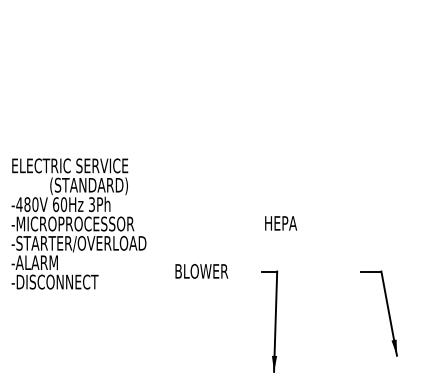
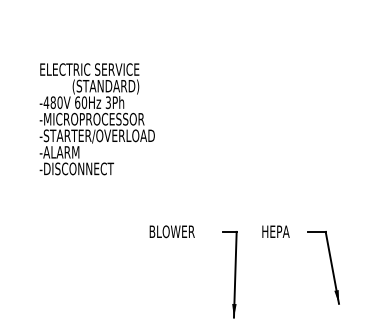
text: (280, 223) -> (275, 231), moved
text: (78, 224) -> (96, 119), moved

